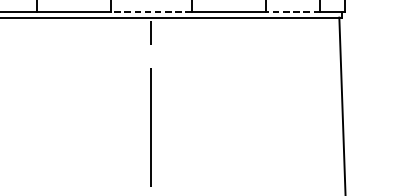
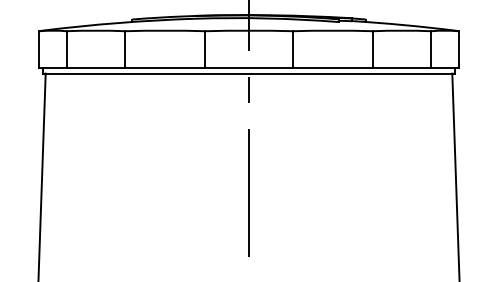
line: (151, 12) -> (249, 68), dashed -> solid
line: (292, 12) -> (401, 68), dashed -> solid

